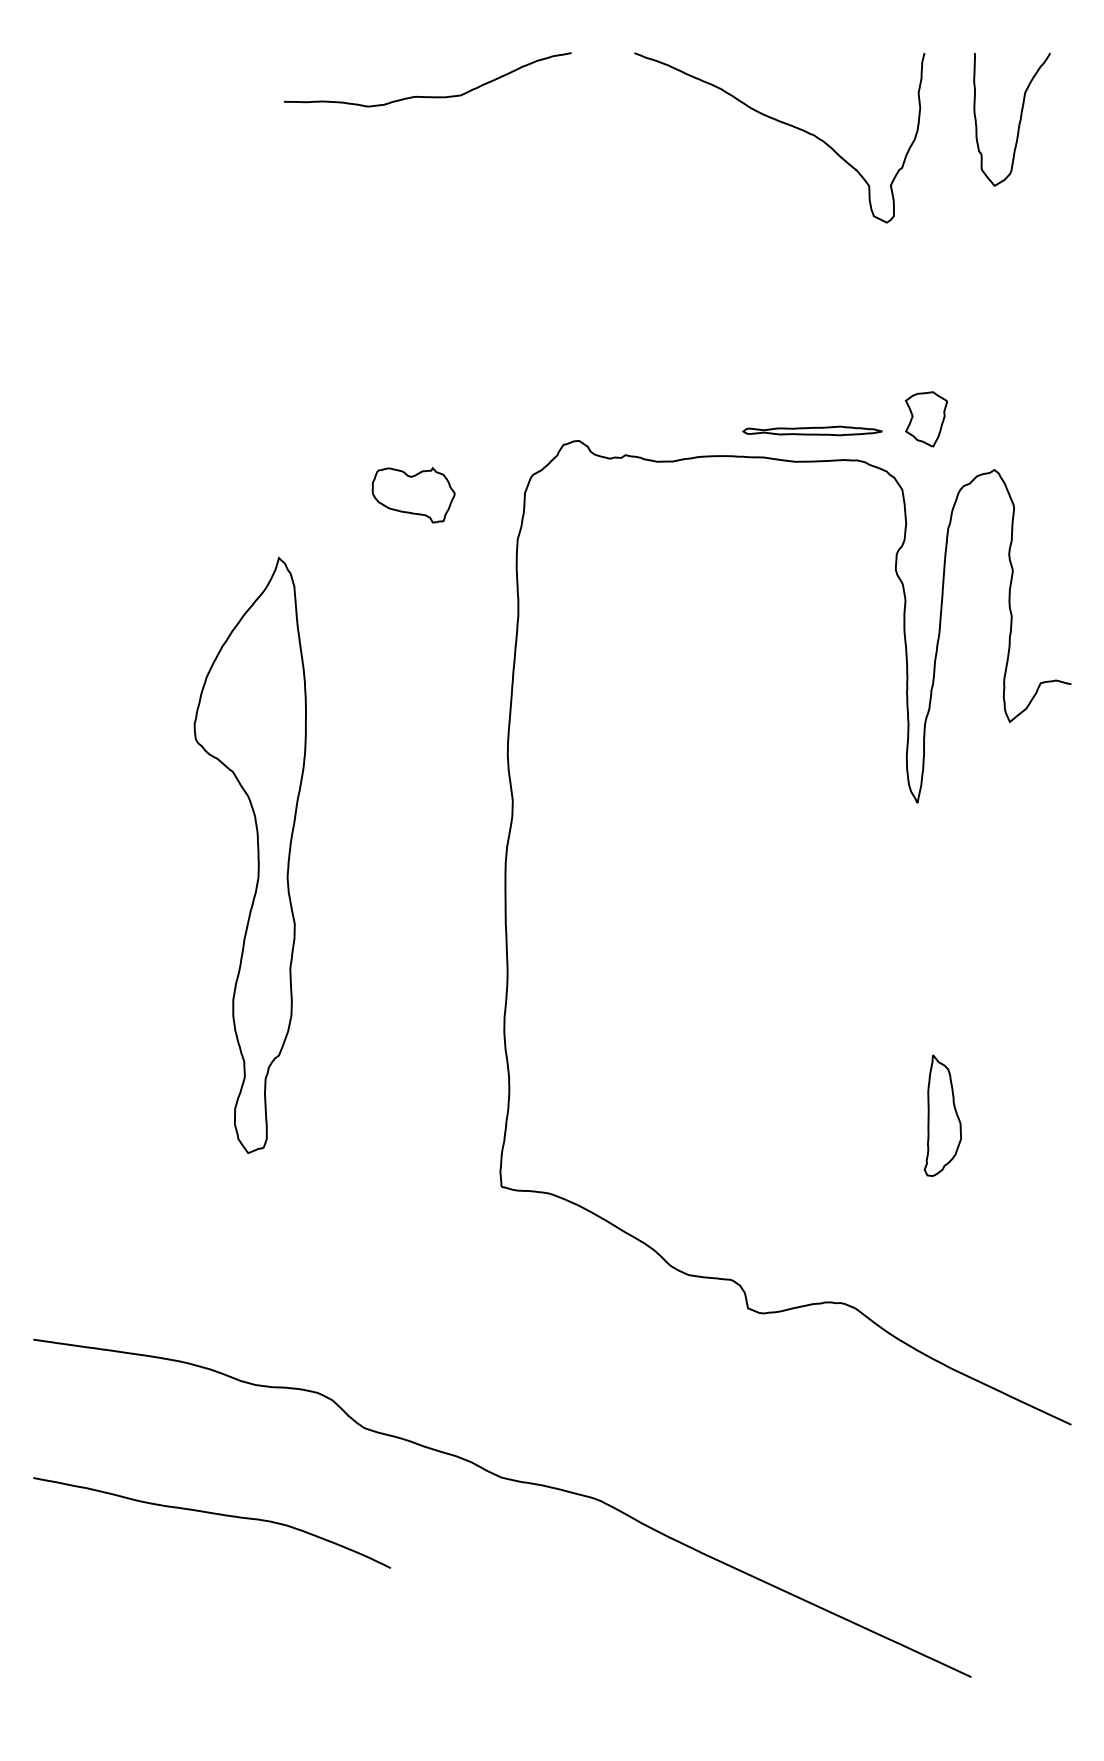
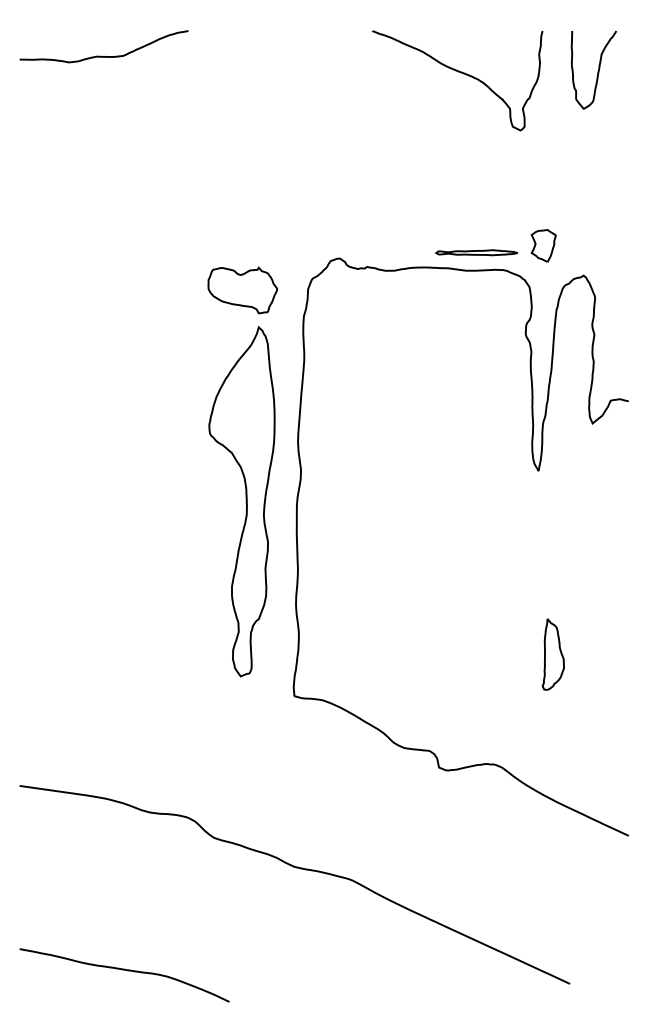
curve: (423, 94) -> (101, 55), moved
part: (413, 495) -> (242, 290), size x1.43
part: (249, 854) -> (241, 501), moved
curve: (211, 1514) -> (124, 970), moved

